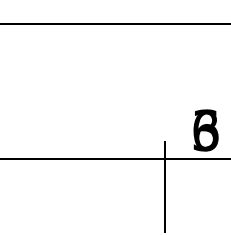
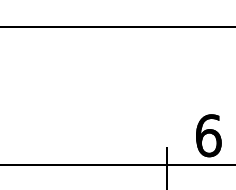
text: (205, 130) -> (208, 135), 3 -> 6

